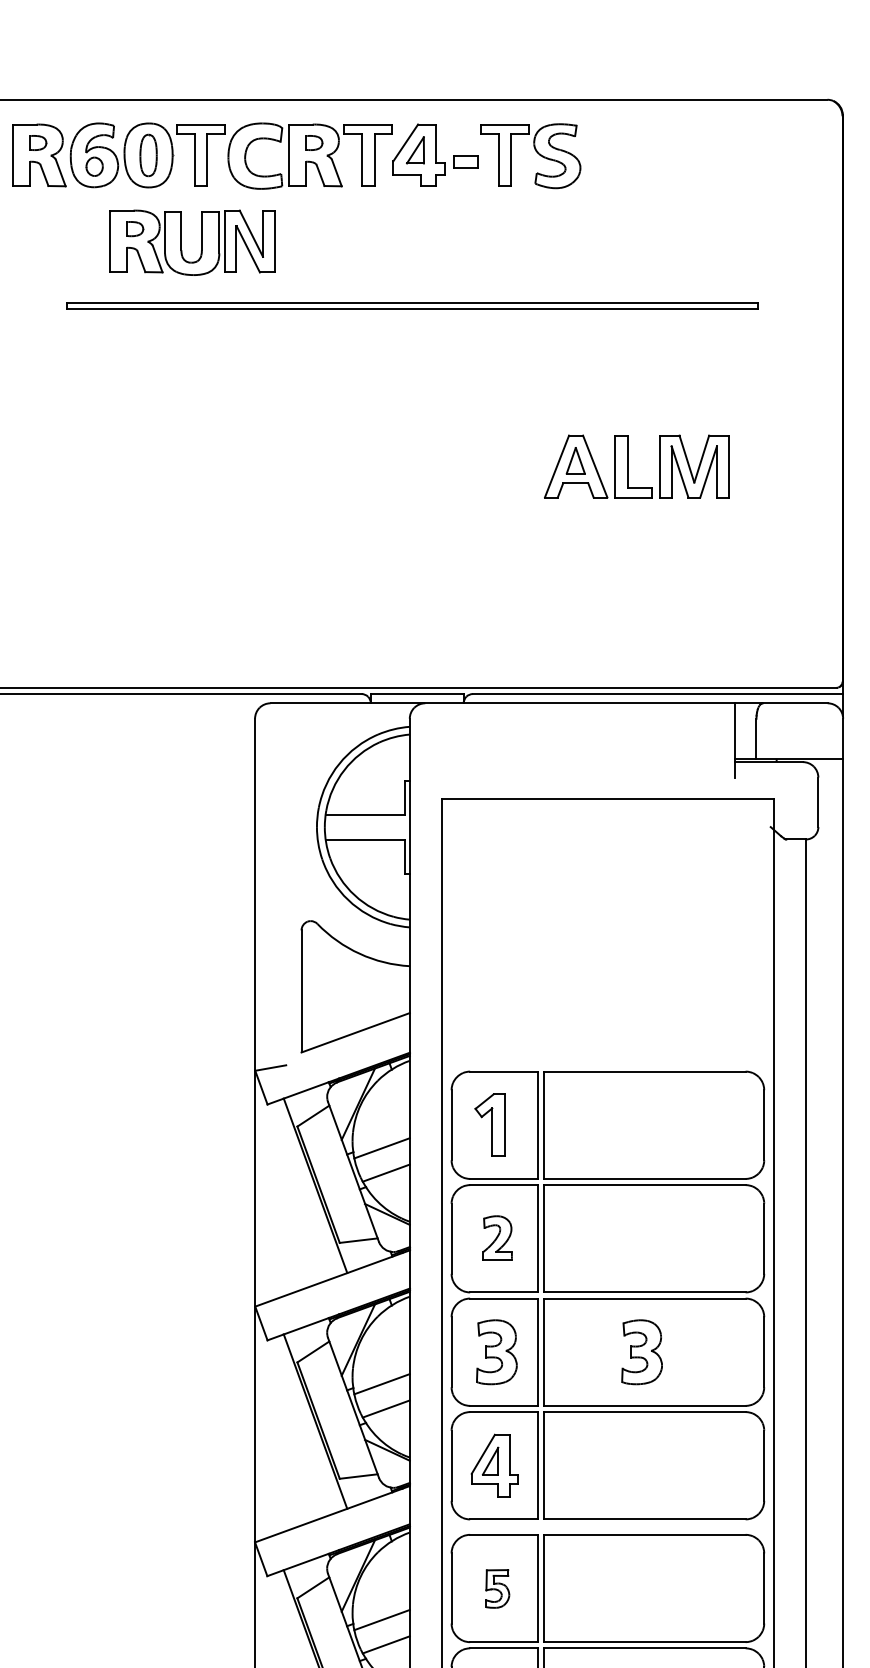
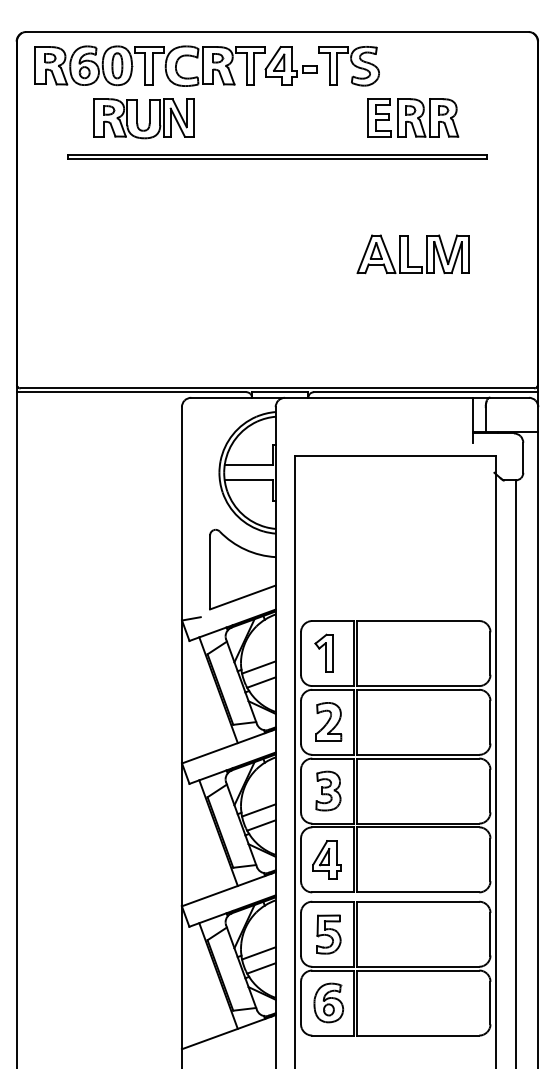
part: (637, 240) -> (413, 117), added
part: (496, 1237) -> (328, 721), size x1.43
part: (642, 1351) -> (416, 790), removed
part: (496, 1588) -> (328, 934), size x1.67

